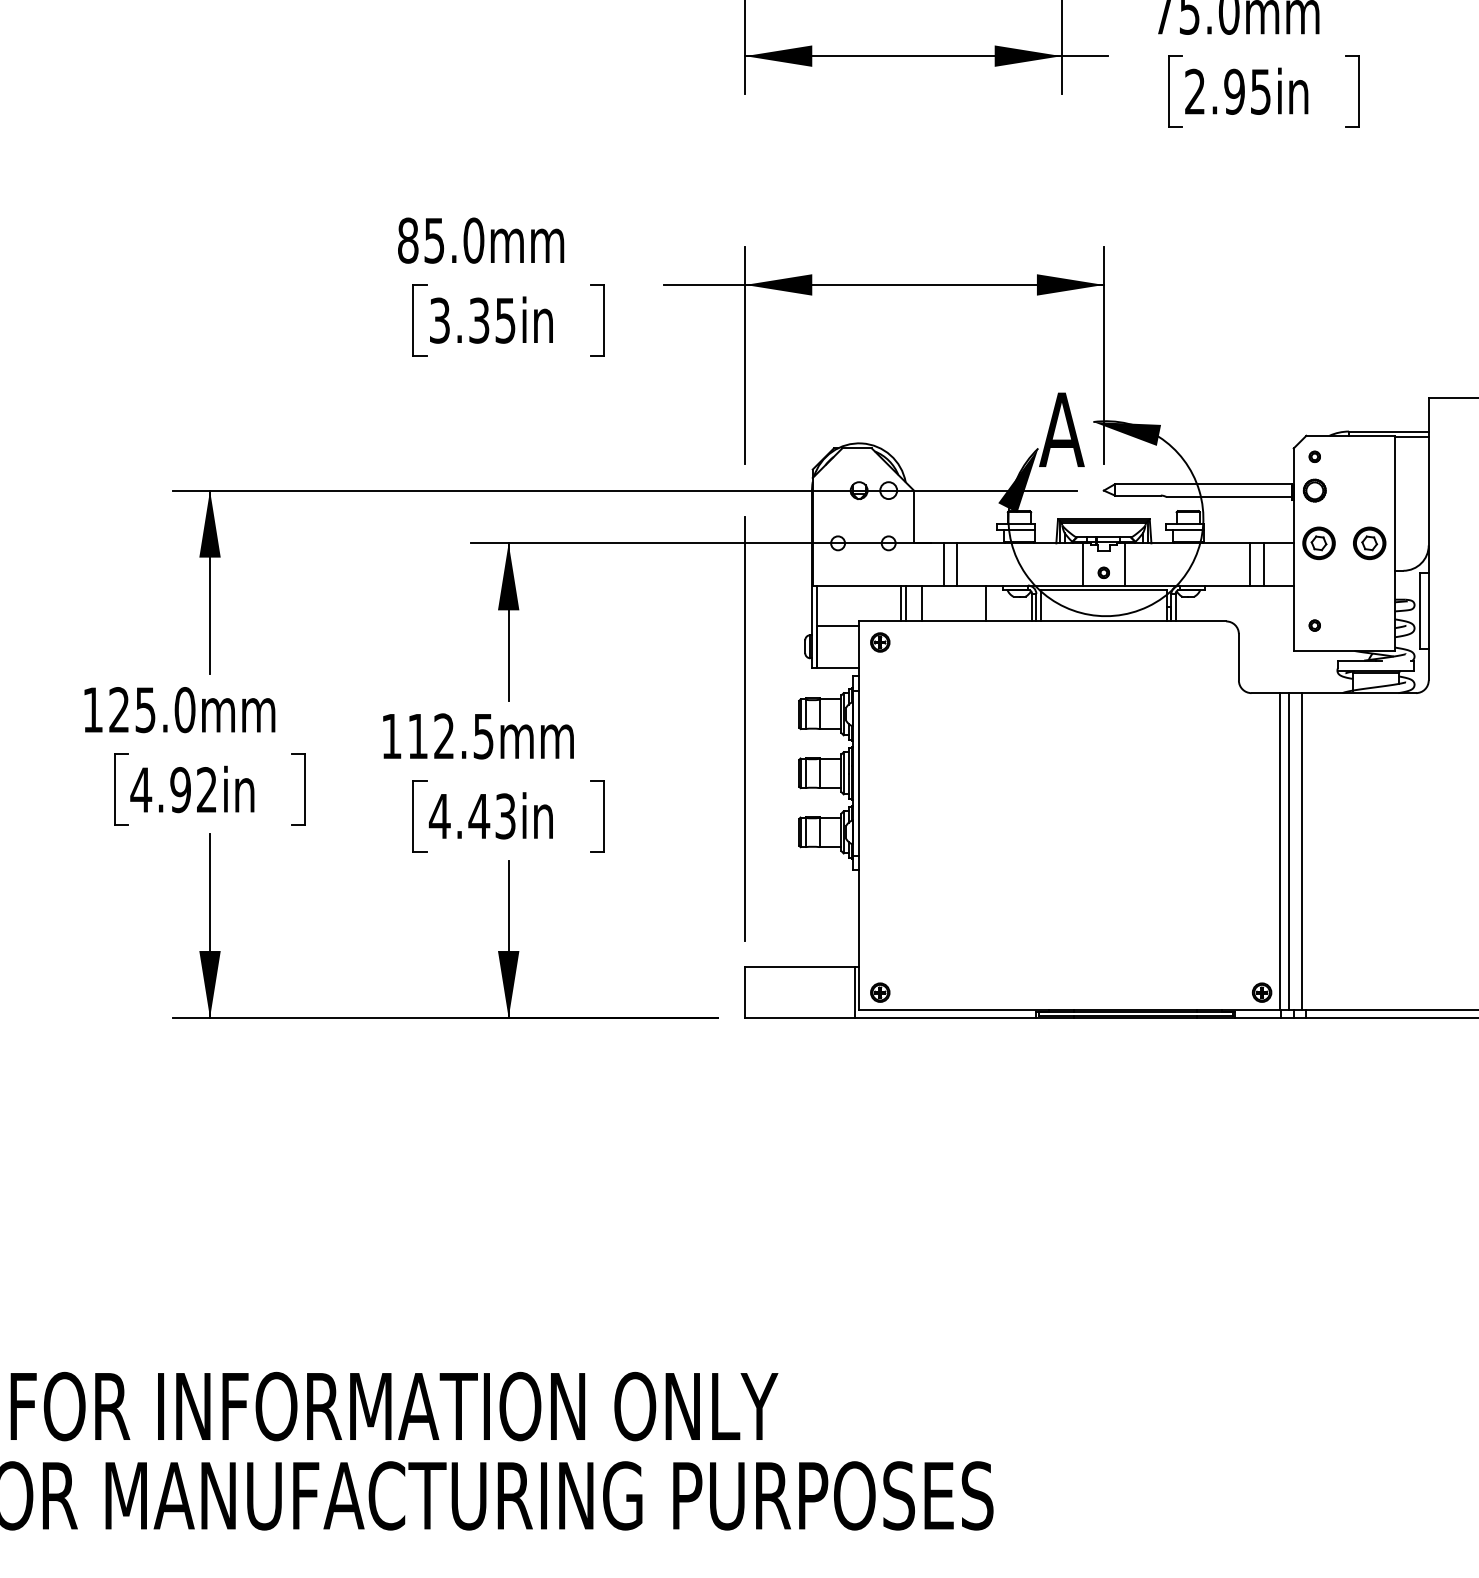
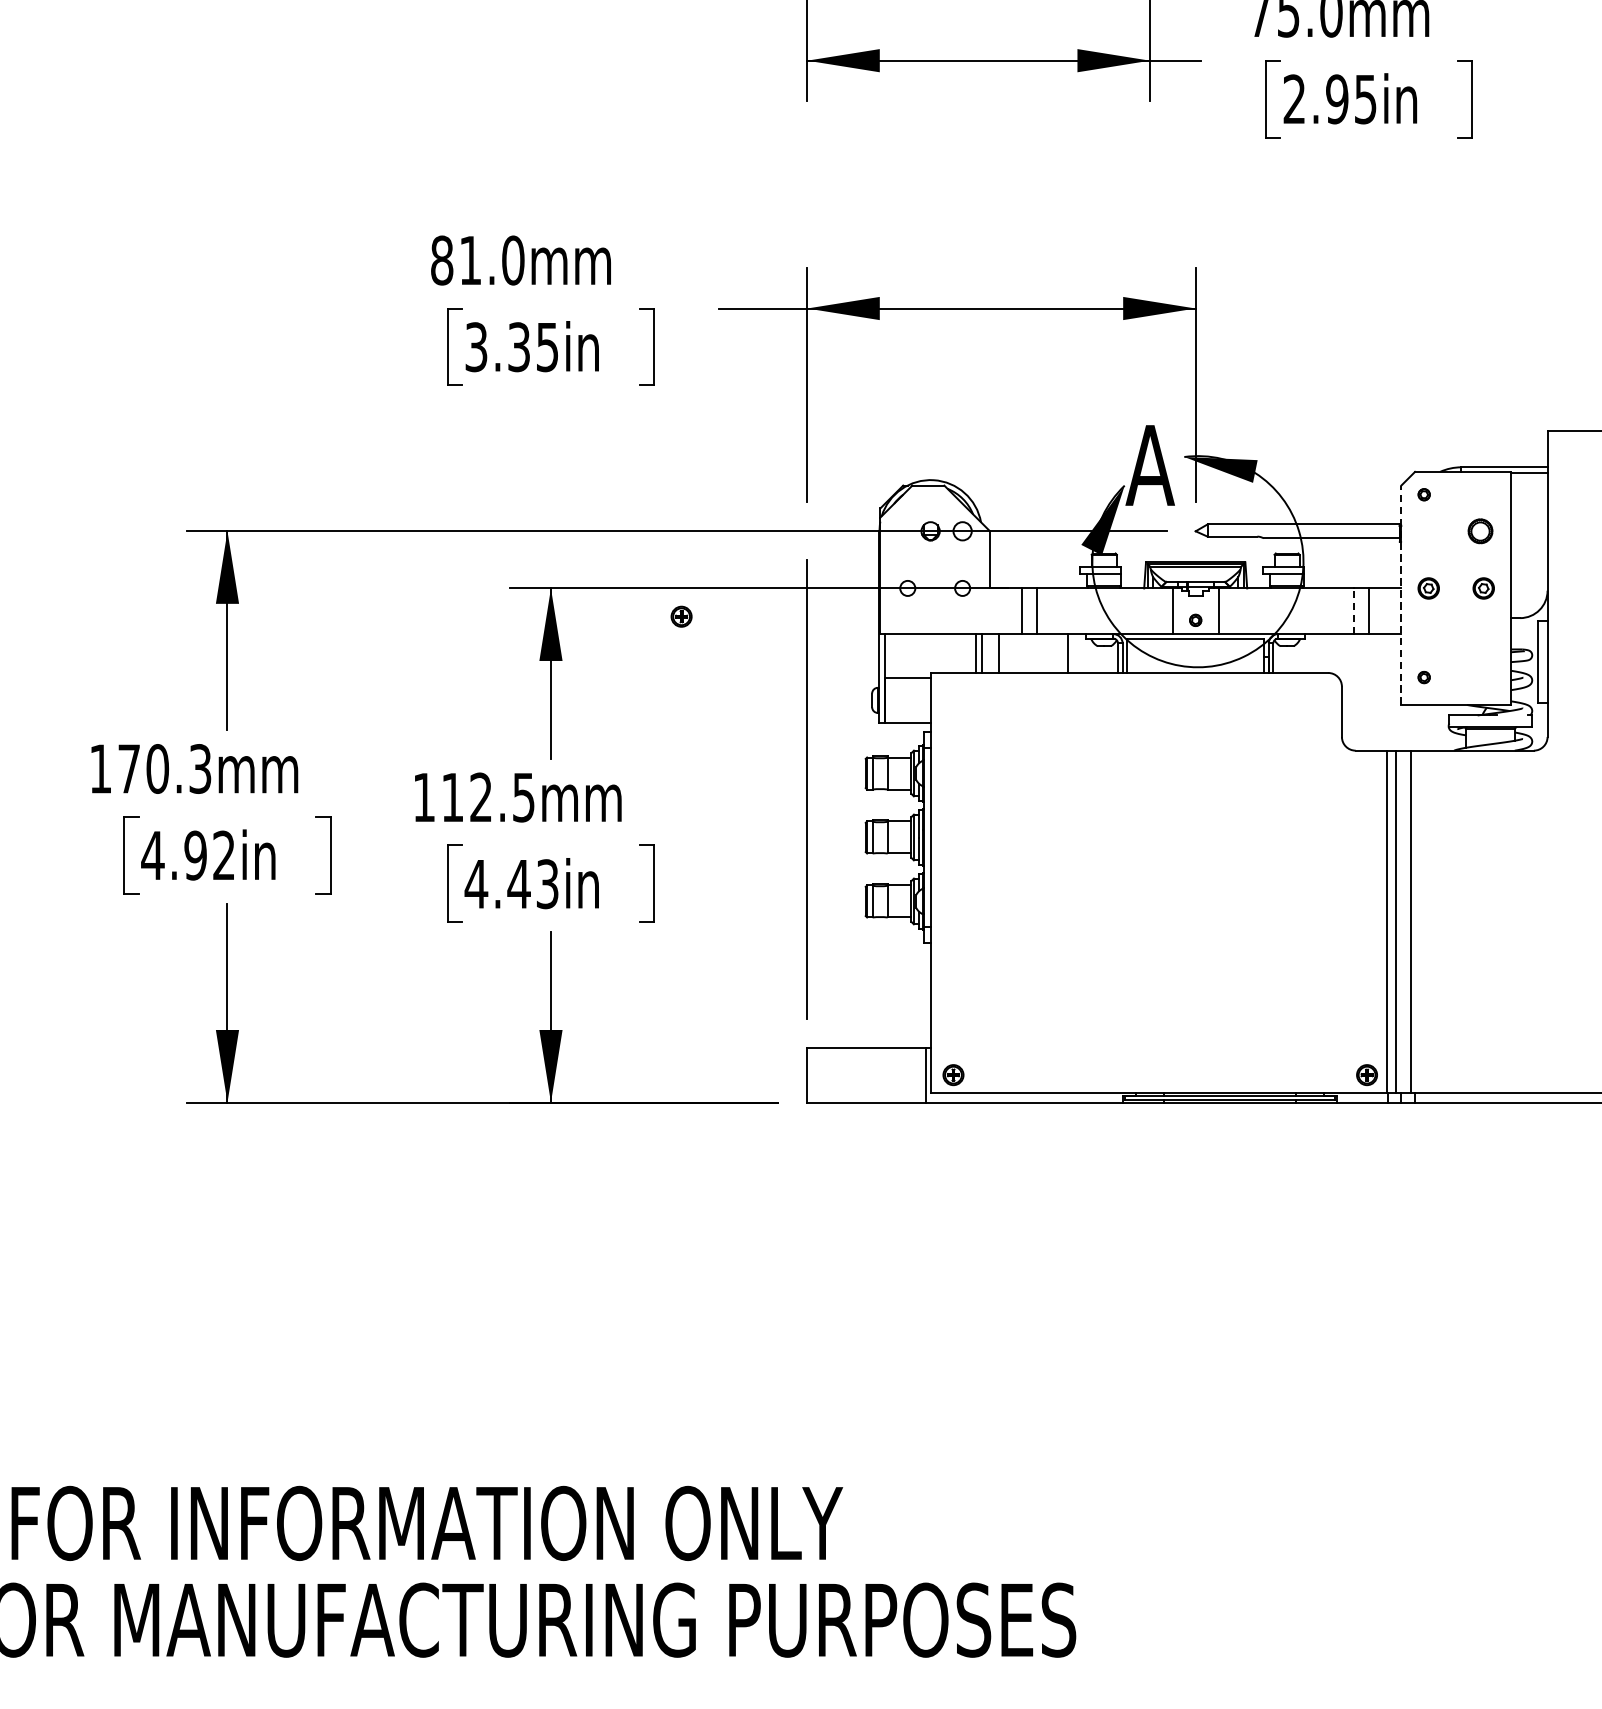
text: (434, 240) -> (470, 260), 85.0mm -> 81.0mm
part: (1314, 490) -> (1480, 531), moved
part: (1318, 543) -> (1428, 588), size x0.6
part: (1369, 543) -> (1483, 588), size x0.6
line: (1293, 549) -> (1401, 595), solid -> dashed
line: (1250, 563) -> (1354, 610), solid -> dashed
part: (880, 642) -> (681, 616), moved
text: (152, 710) -> (165, 769), 125.0mm -> 170.3mm

